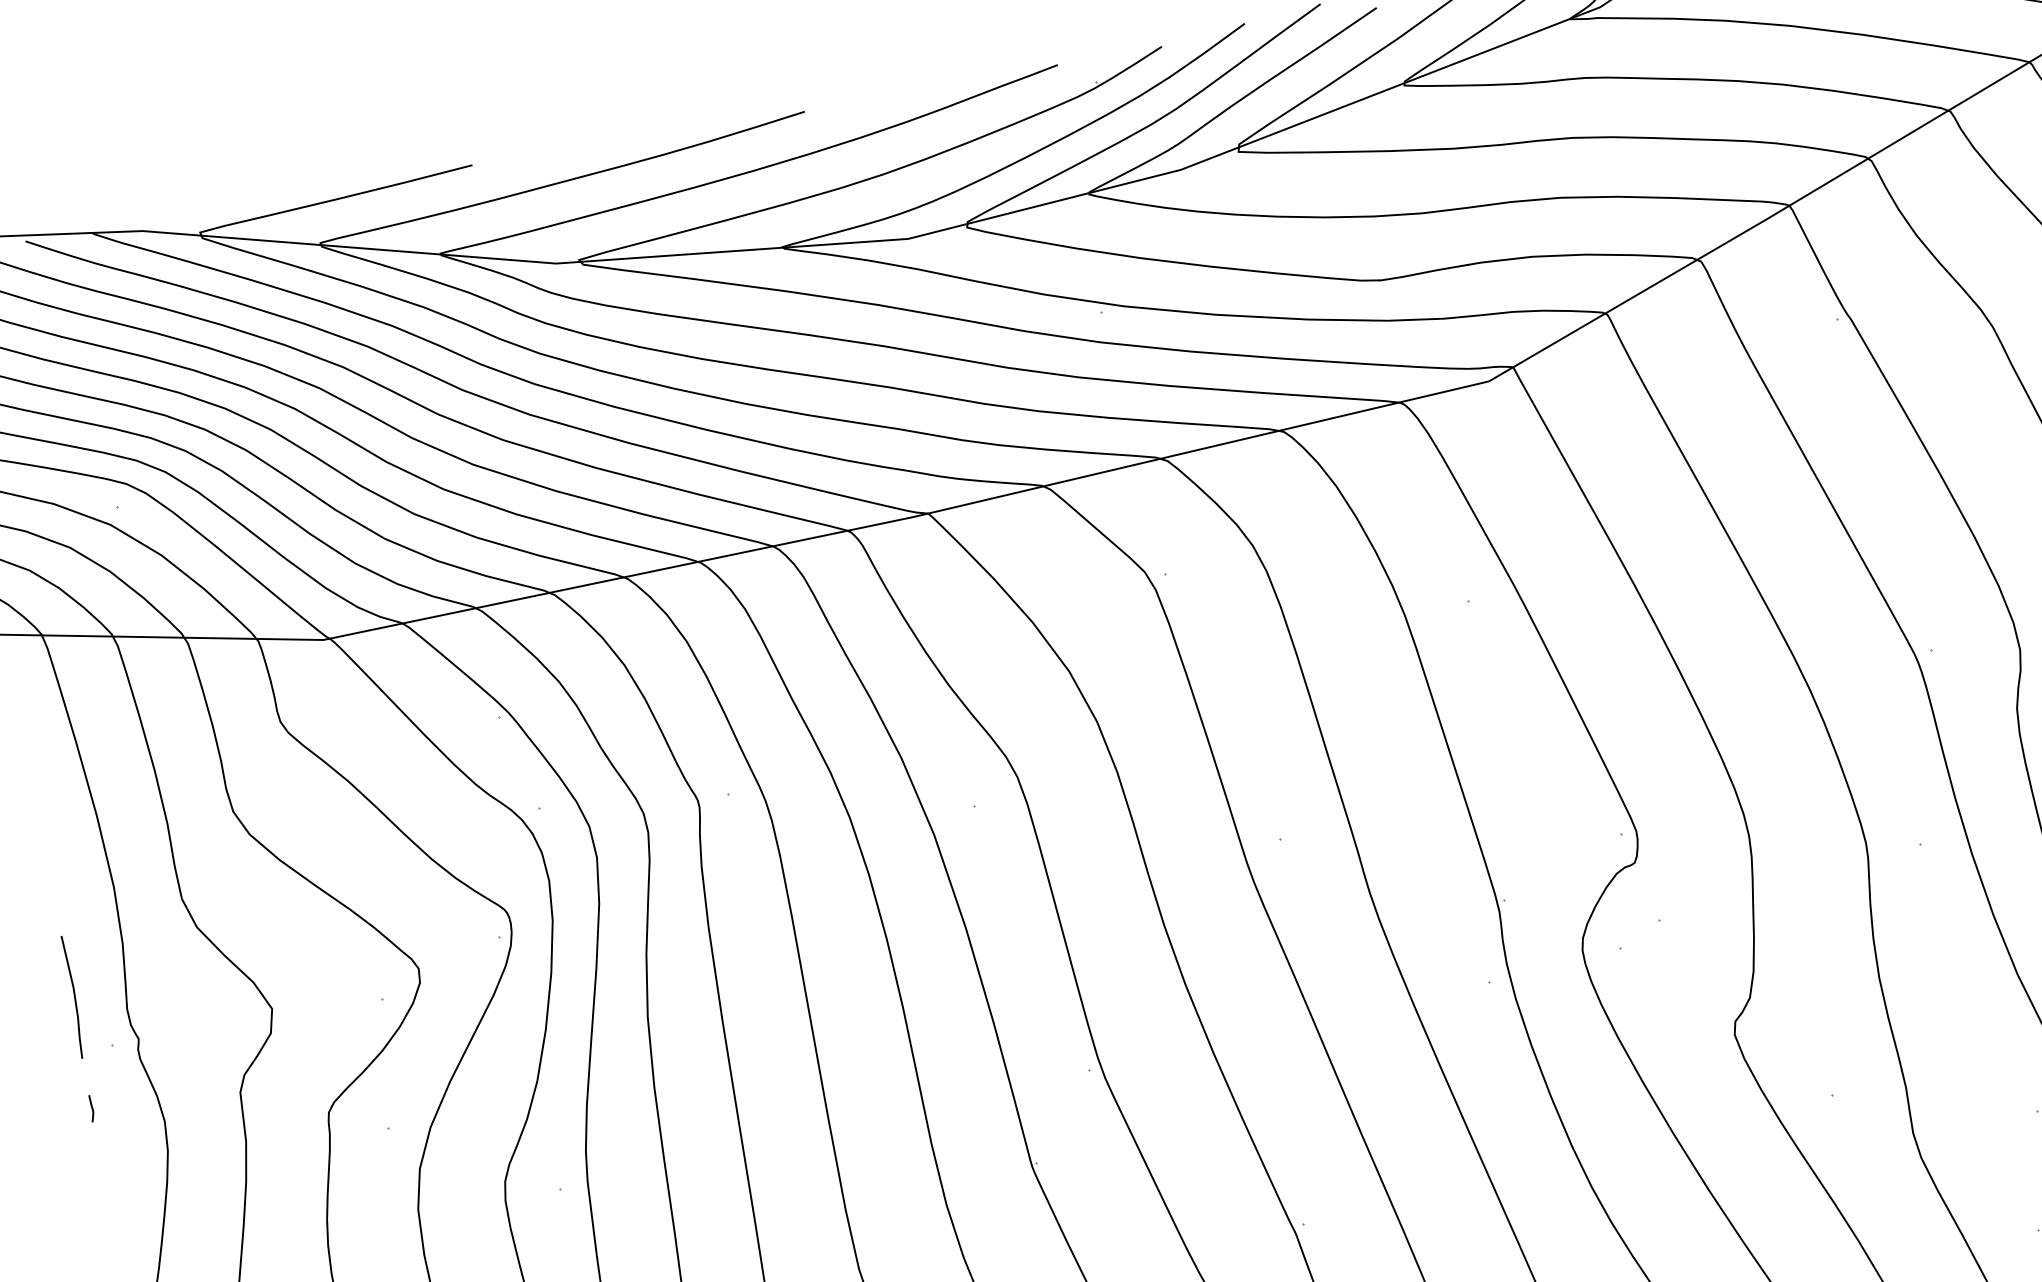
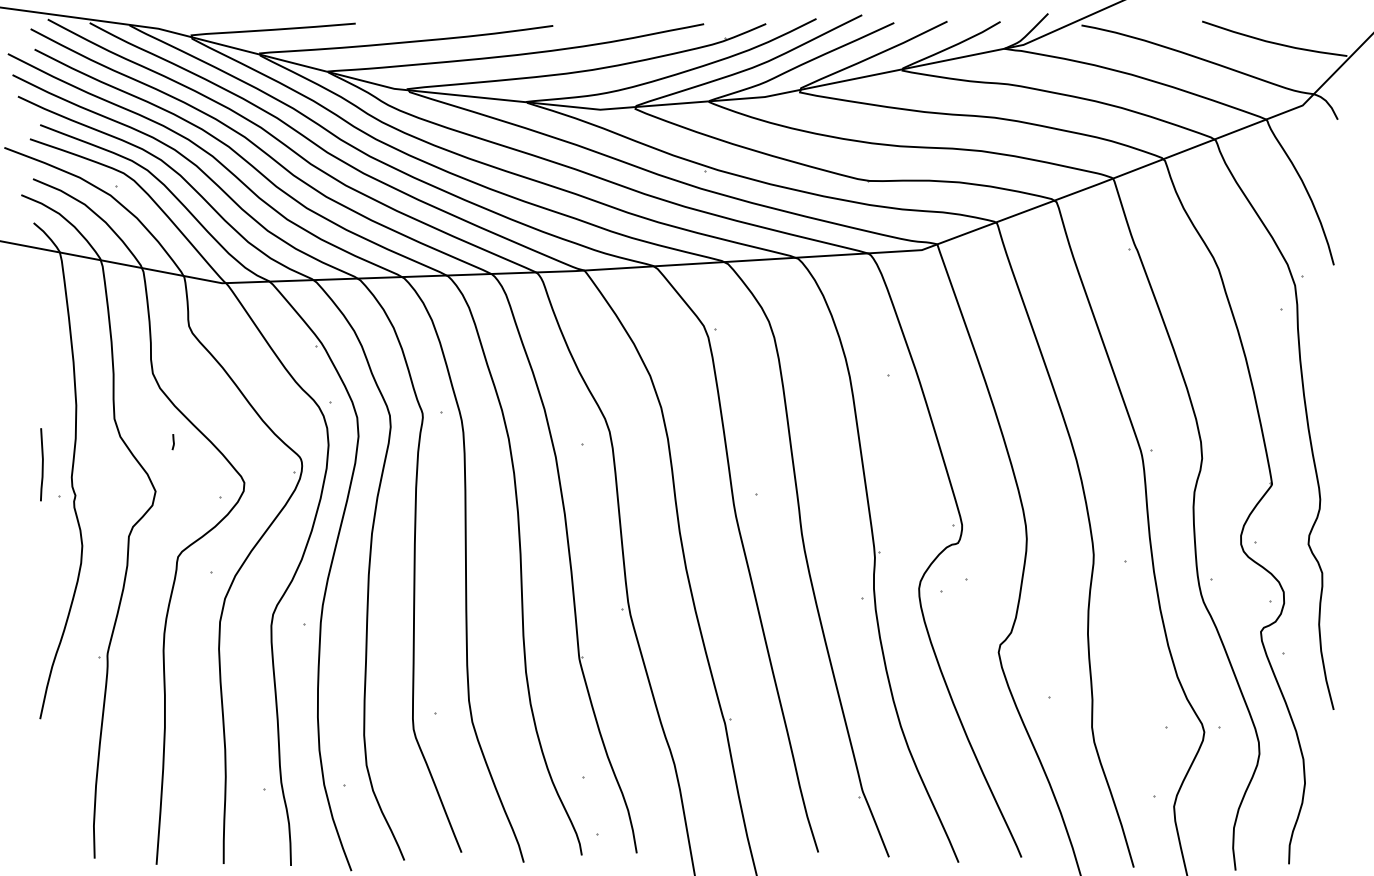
line: (90, 1107) -> (172, 441), moved

